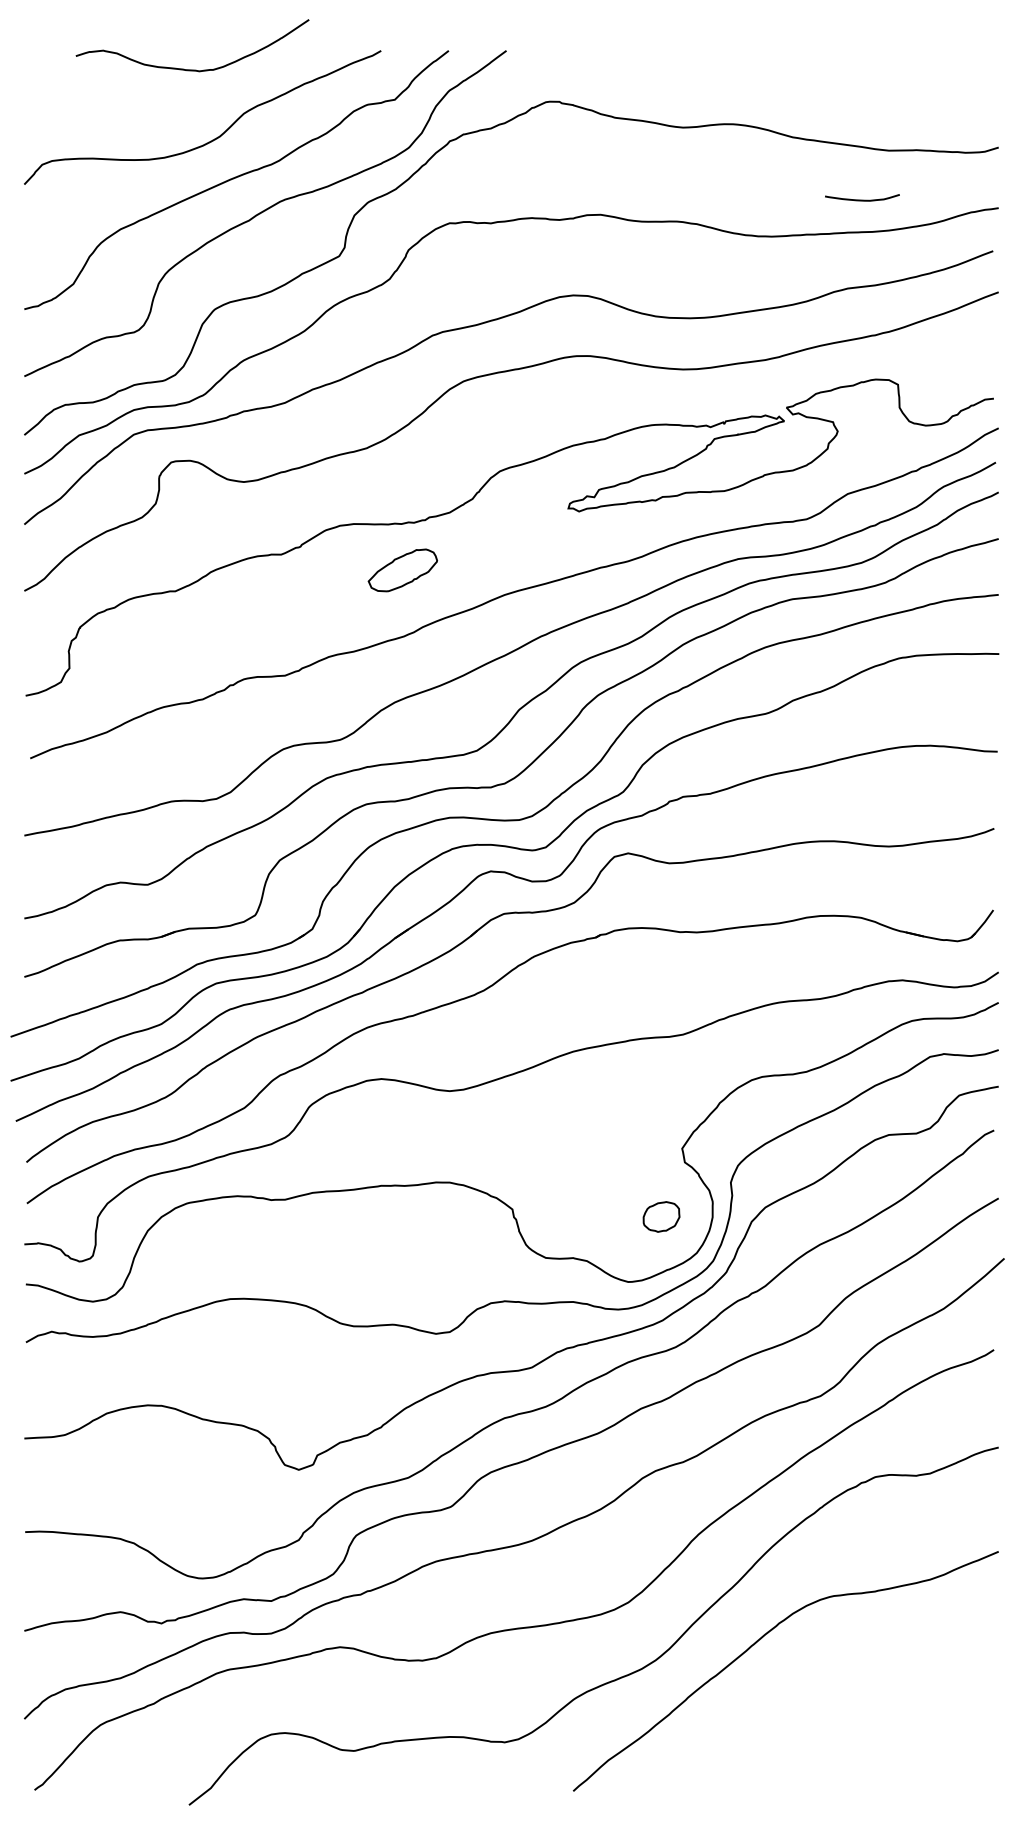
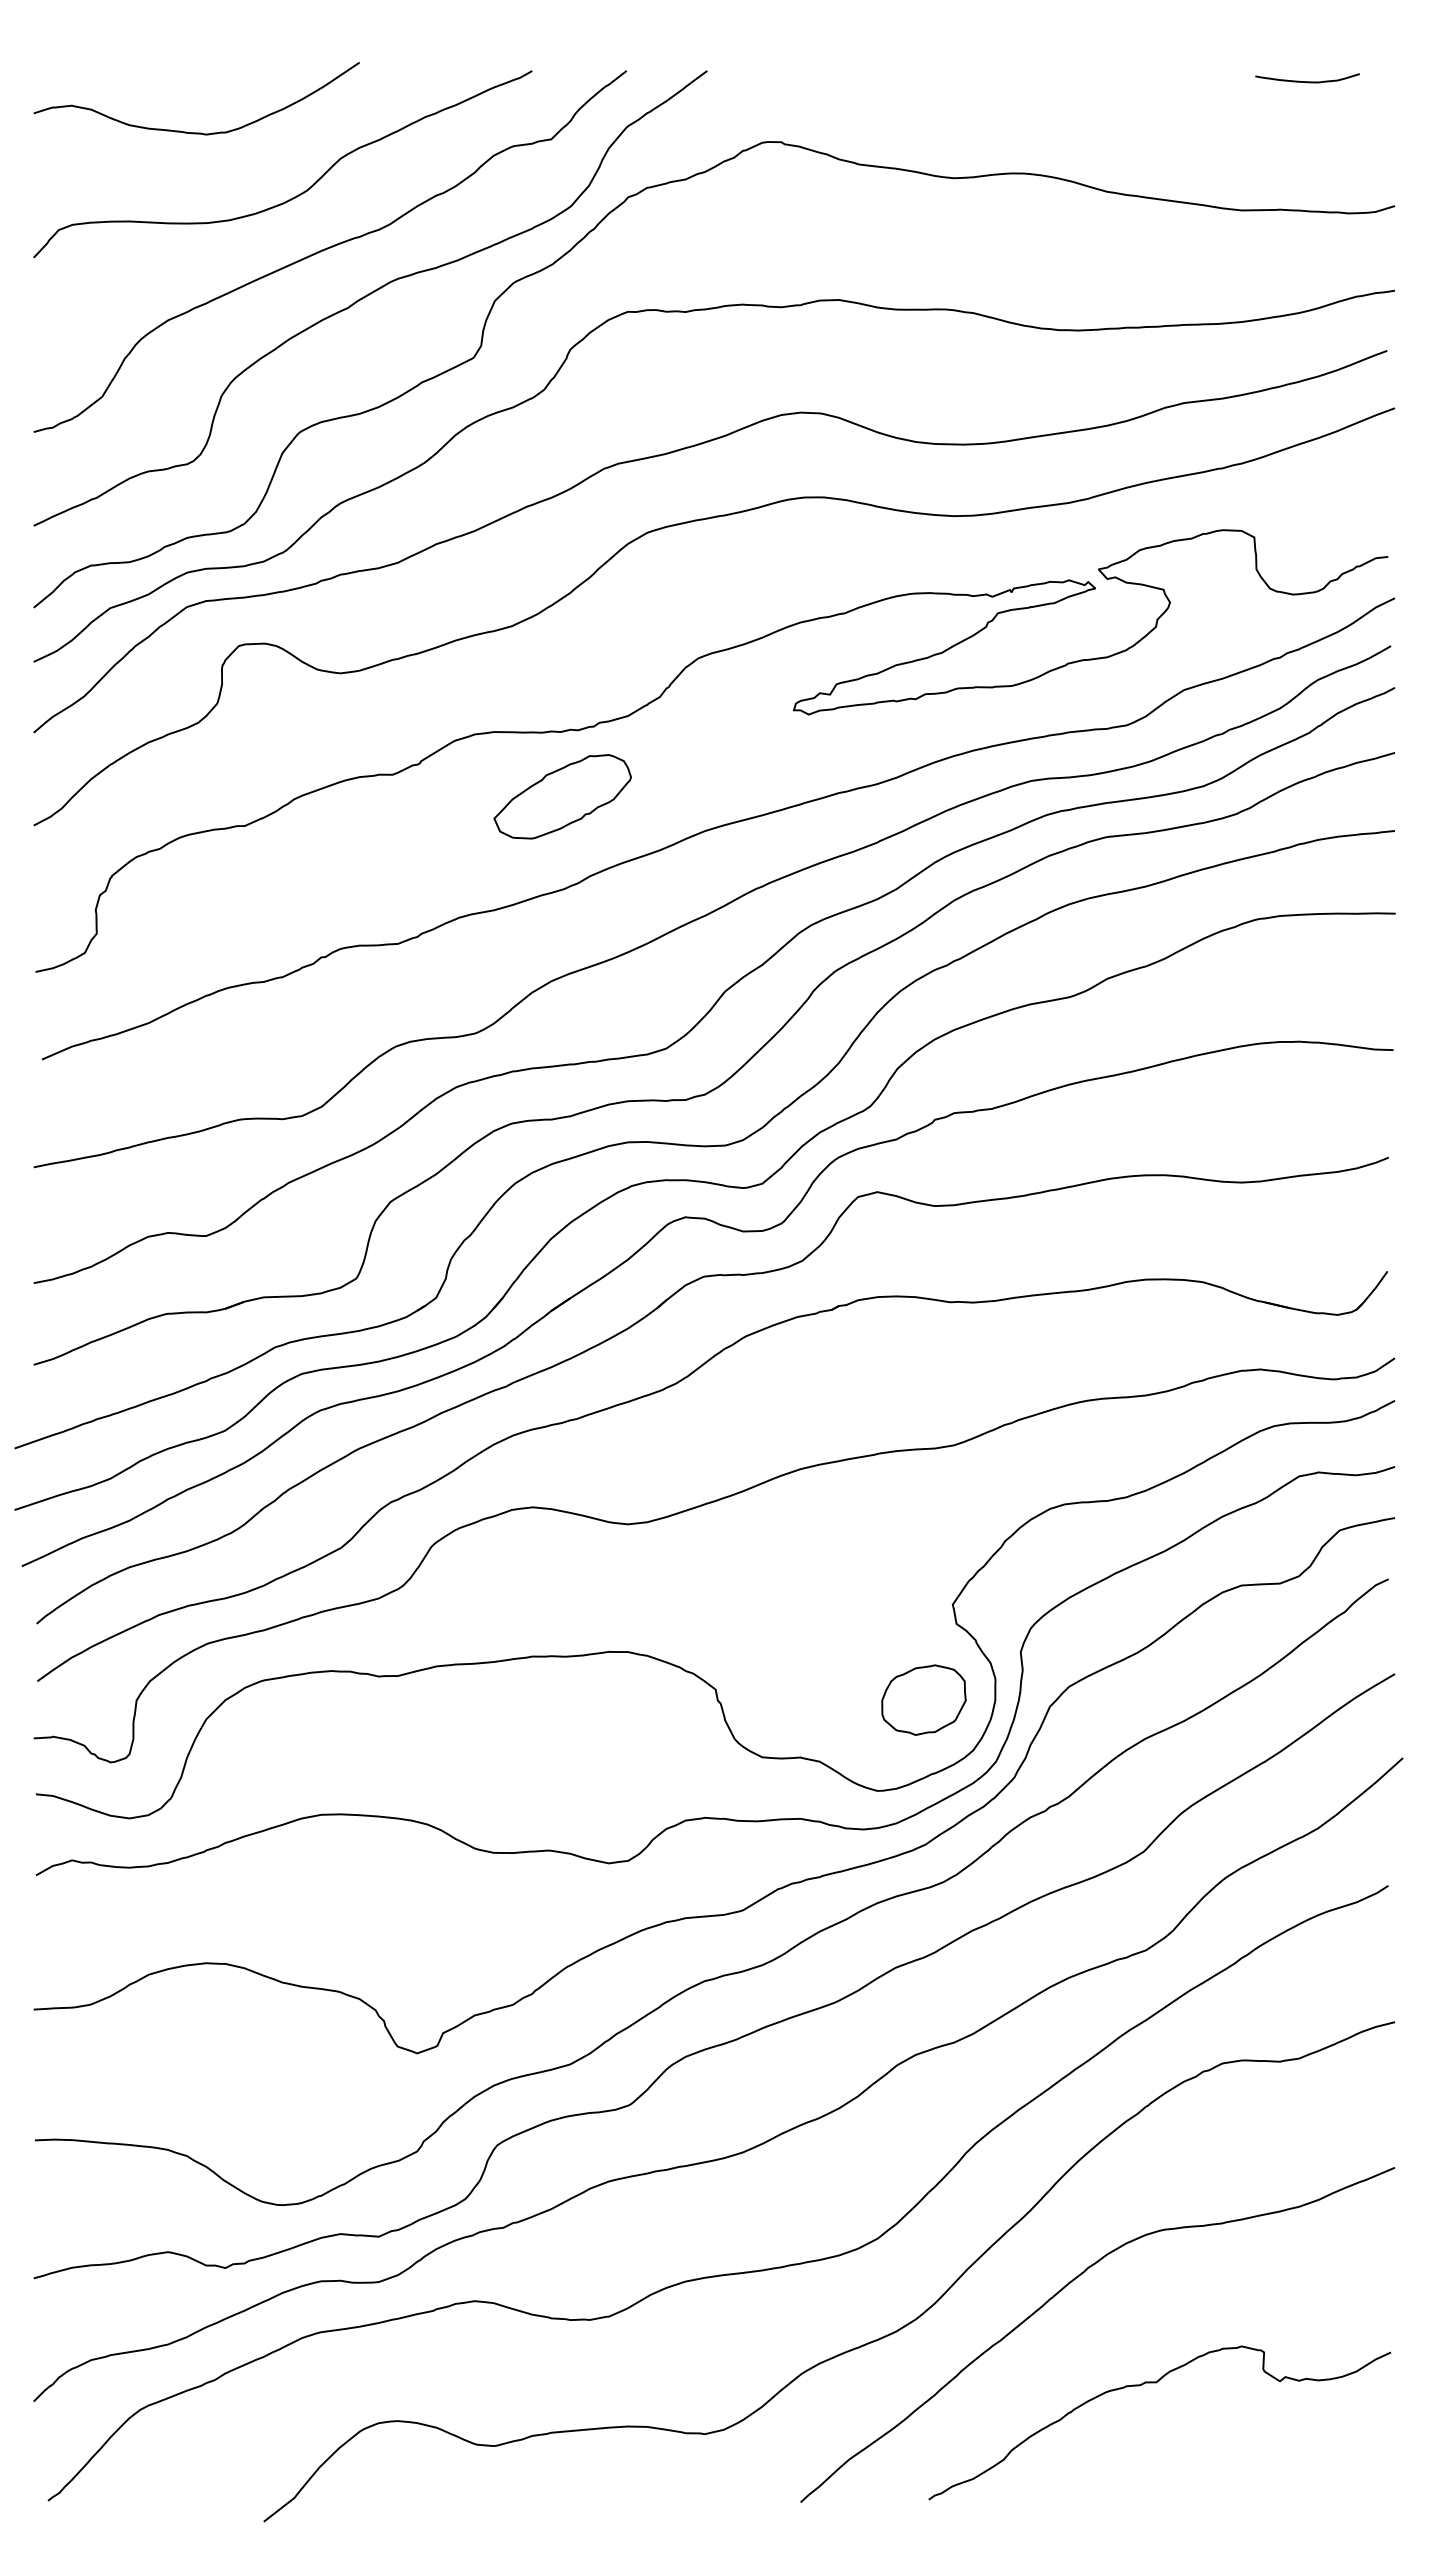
curve: (192, 69) -> (196, 132), moved
curve: (862, 200) -> (1307, 81), moved
part: (402, 570) -> (562, 796), size x1.43
part: (661, 1216) -> (923, 1699), size x1.67
curve: (828, 1706) -> (1156, 2383), added

